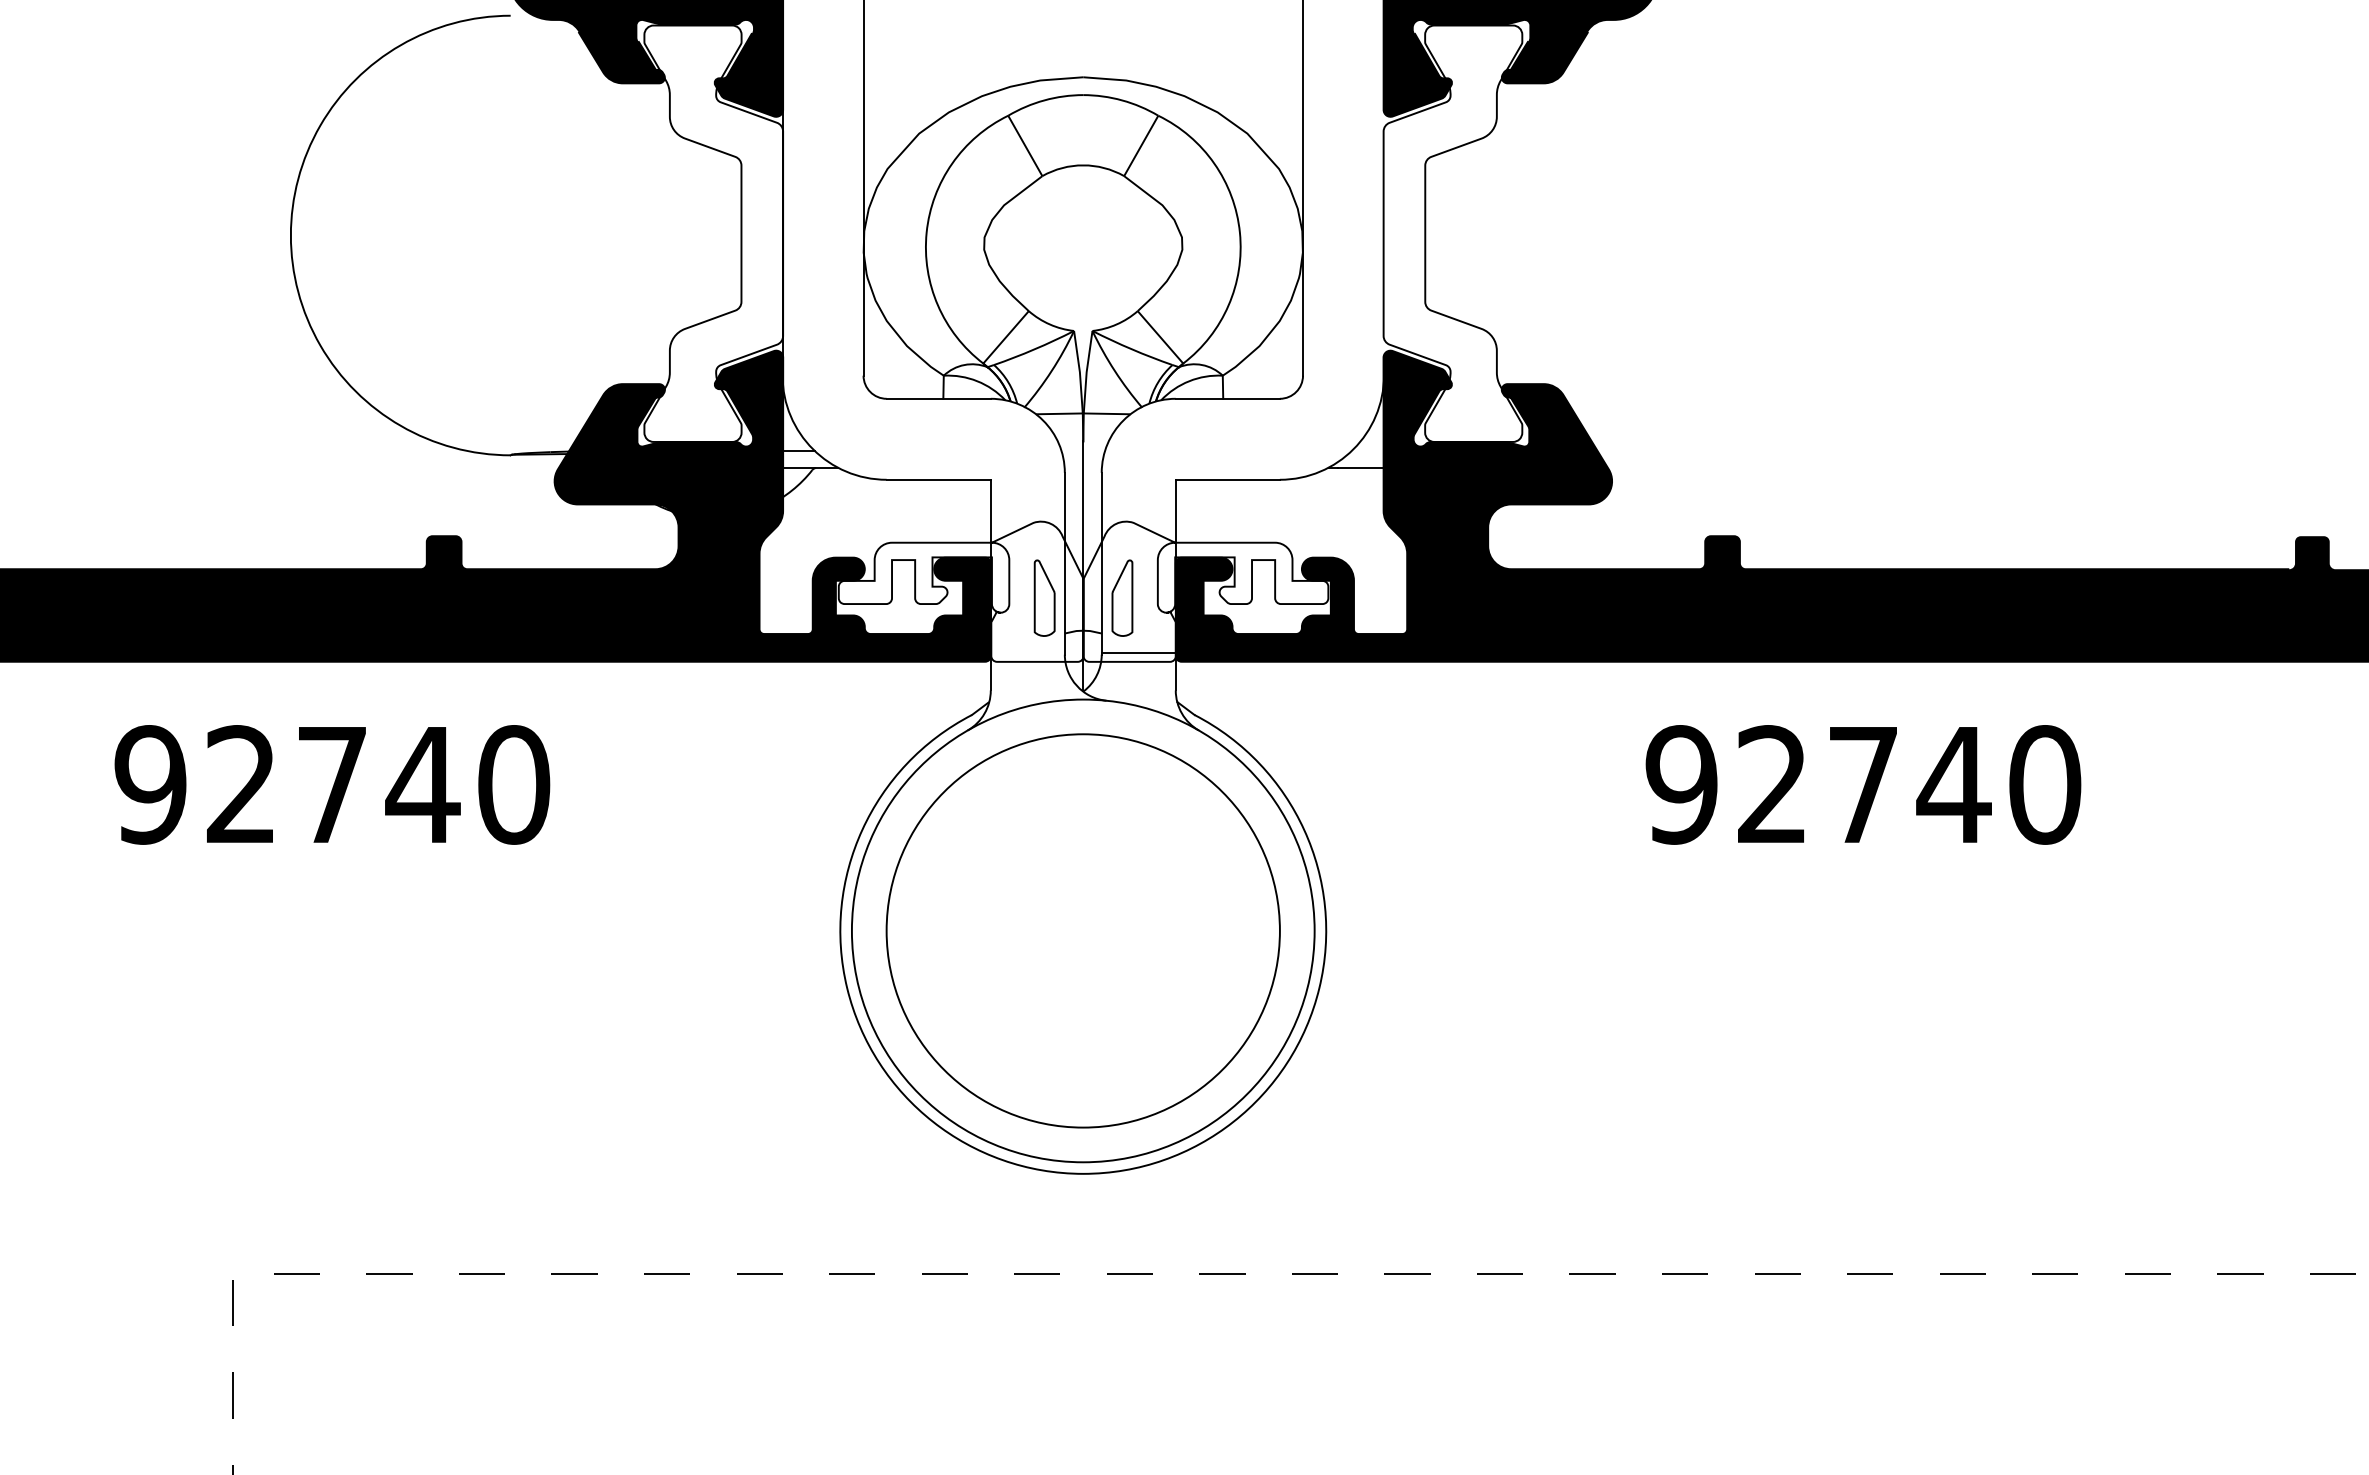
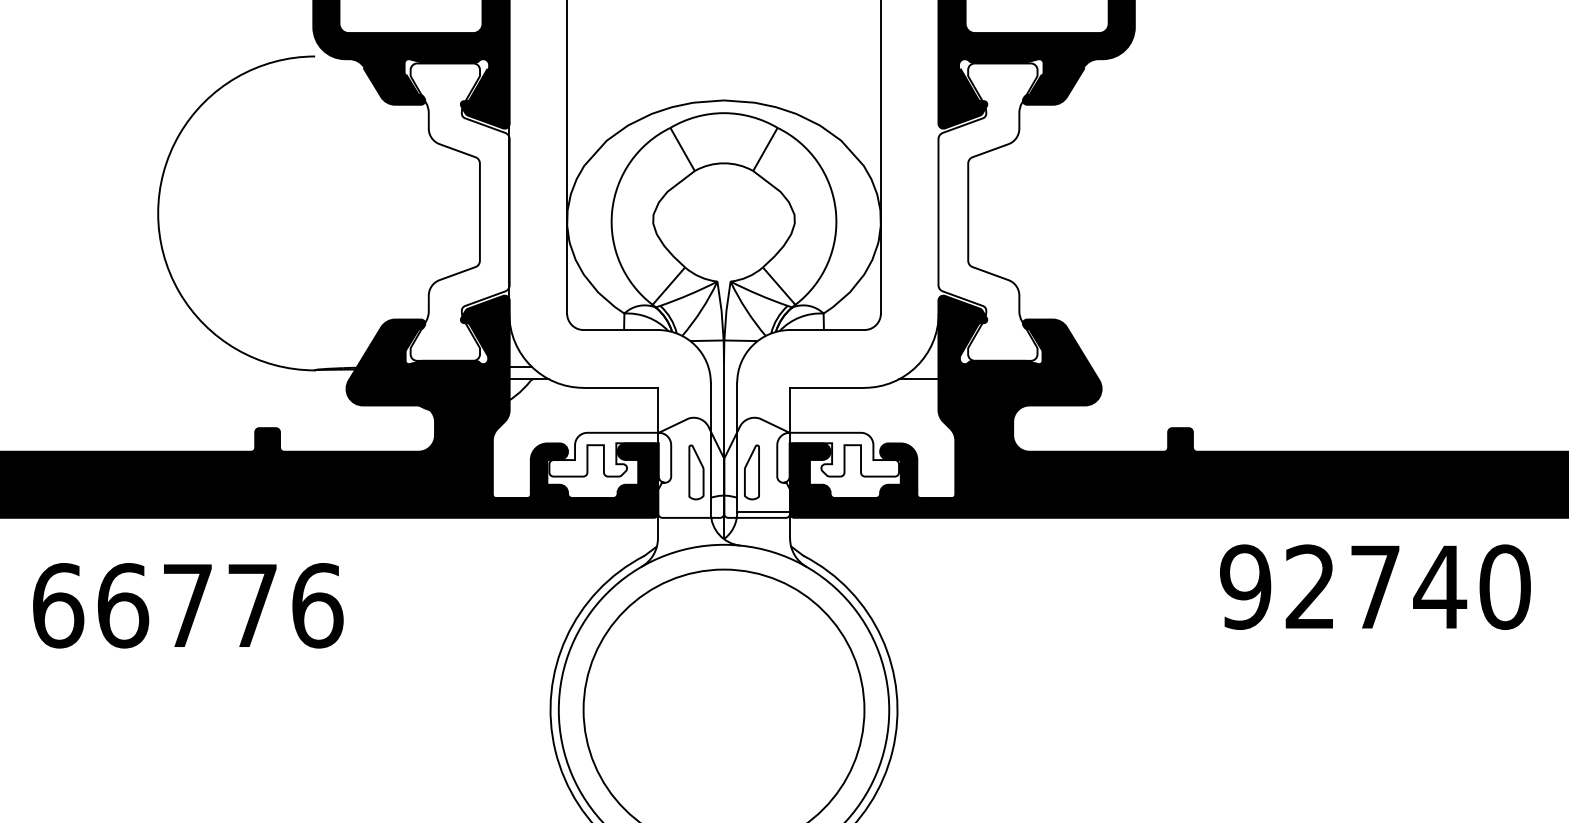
text: (332, 784) -> (187, 605), 92740 -> 66776
text: (1863, 784) -> (1375, 586), moved

